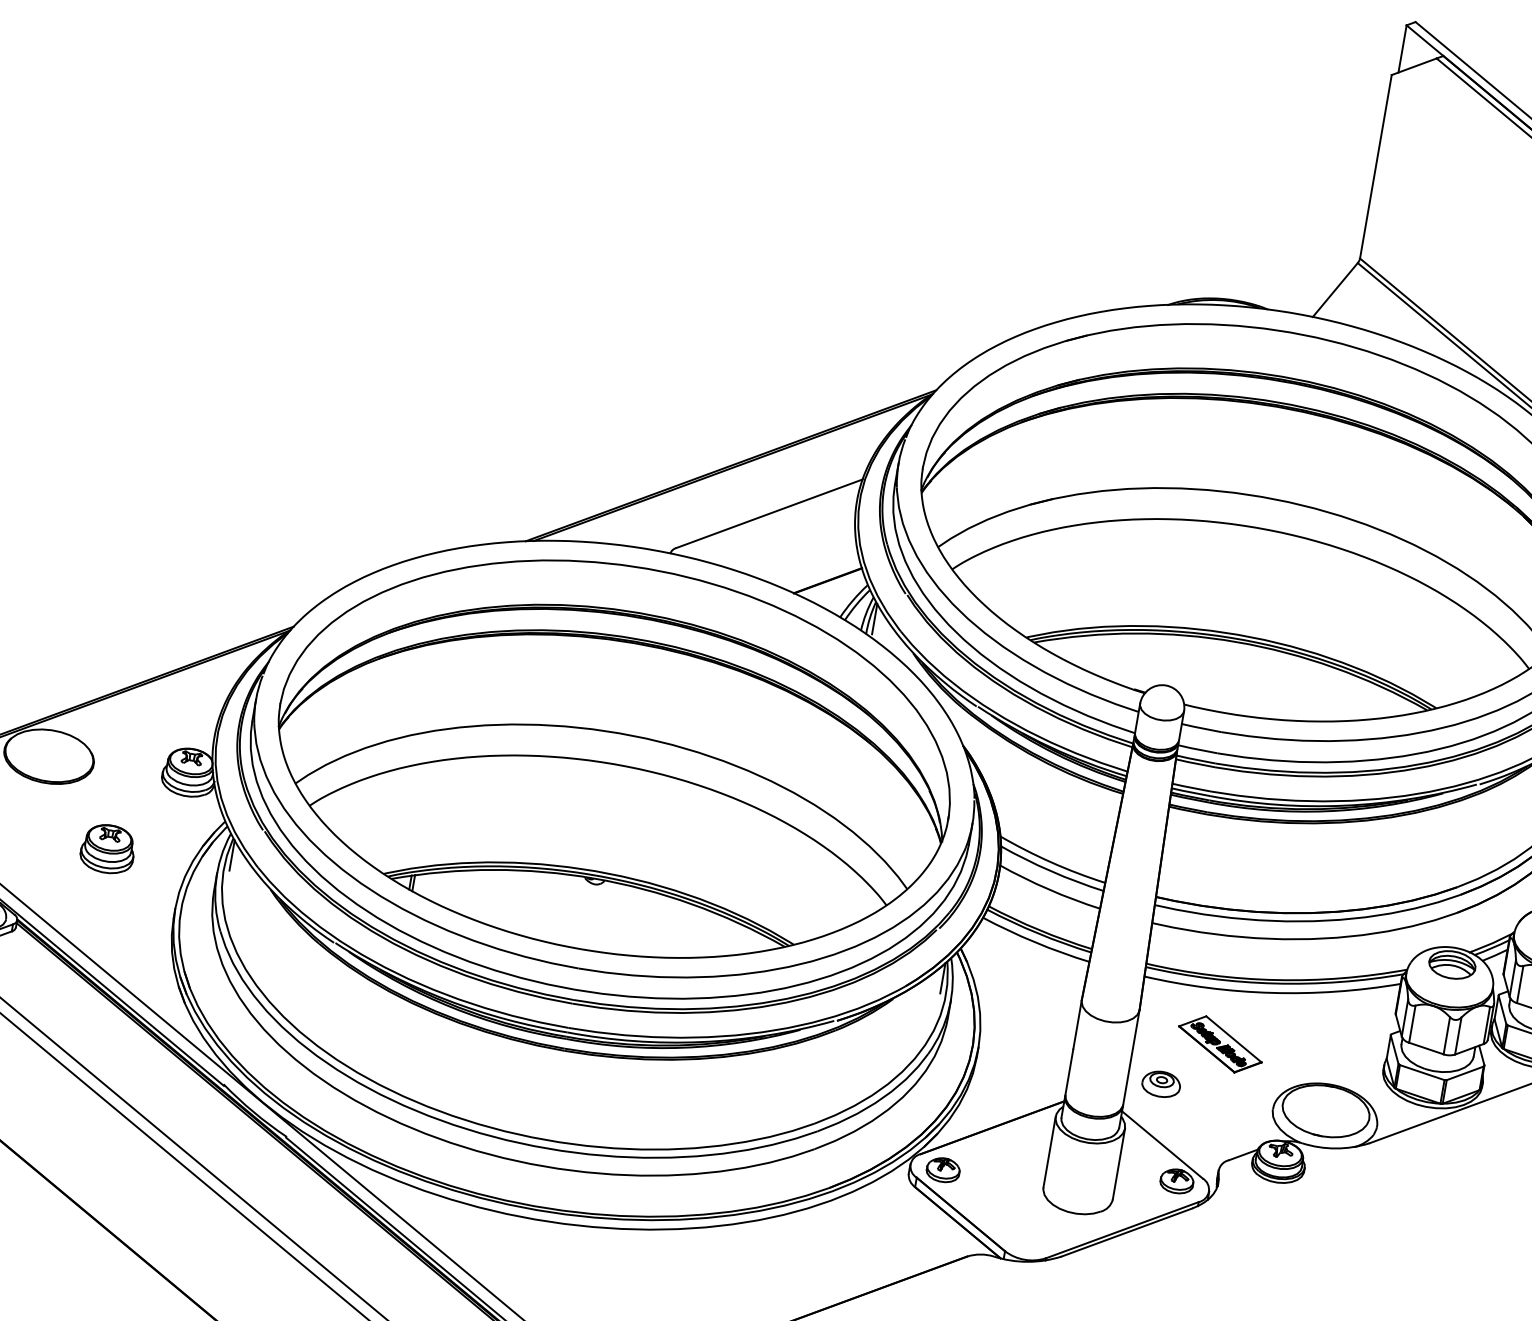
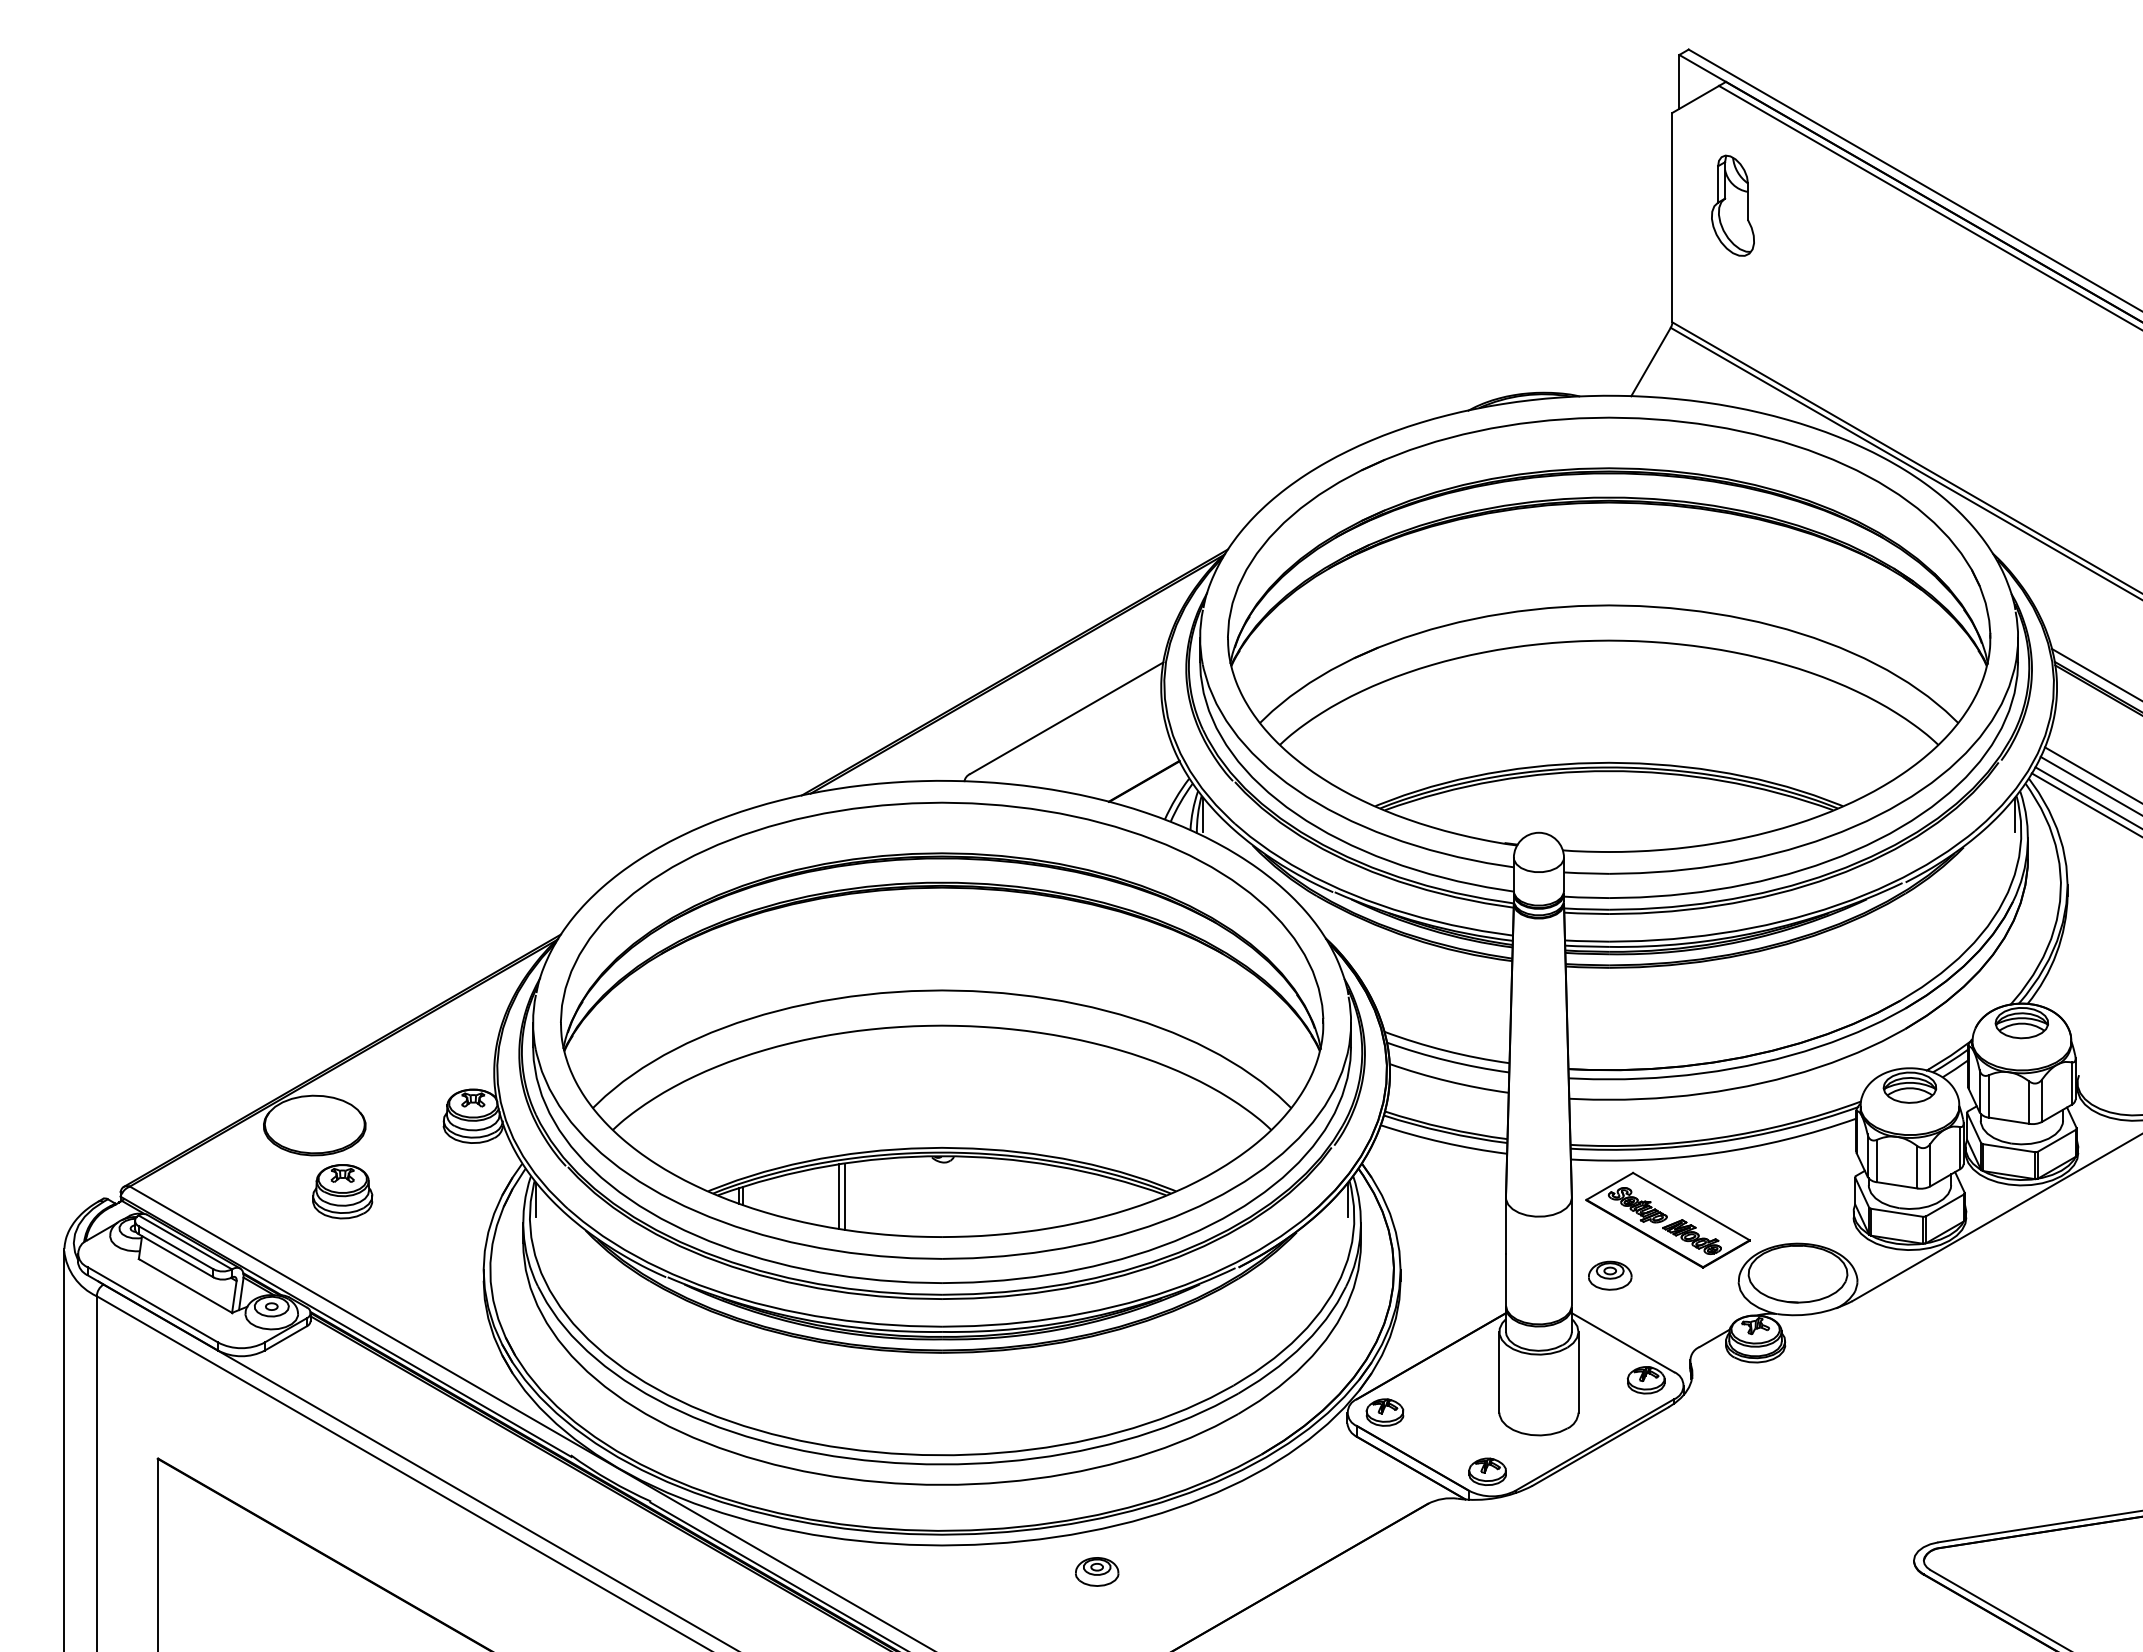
part: (1430, 165) -> (1732, 205), added
part: (107, 848) -> (342, 1191), moved
line: (497, 898) -> (838, 1196), added
line: (502, 899) -> (844, 1196), added
part: (1220, 1043) -> (1667, 1219), size x1.67
part: (1024, 1237) -> (1487, 1471), added
part: (667, 1265) -> (1097, 1571), added

